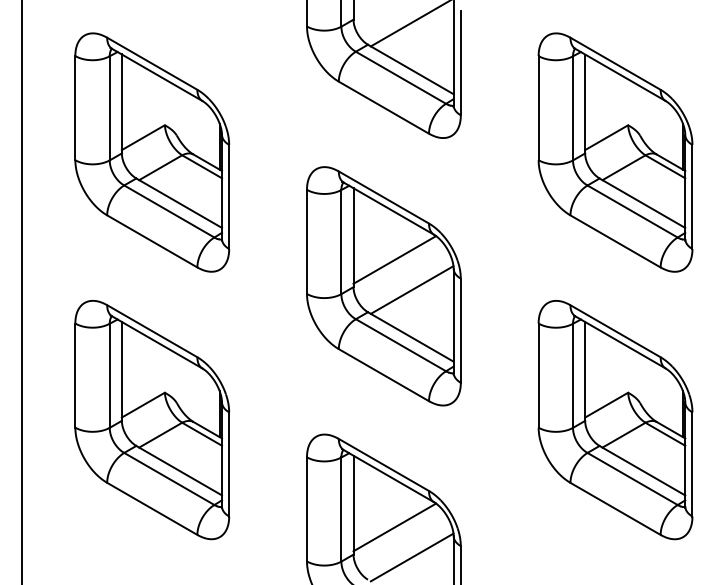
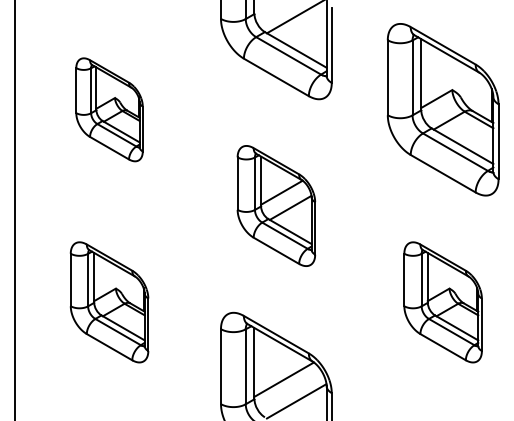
part: (152, 152) -> (109, 109), size x0.6
part: (384, 285) -> (276, 205), size x0.7
part: (152, 420) -> (109, 302), size x0.7
part: (614, 420) -> (442, 302), size x0.7

